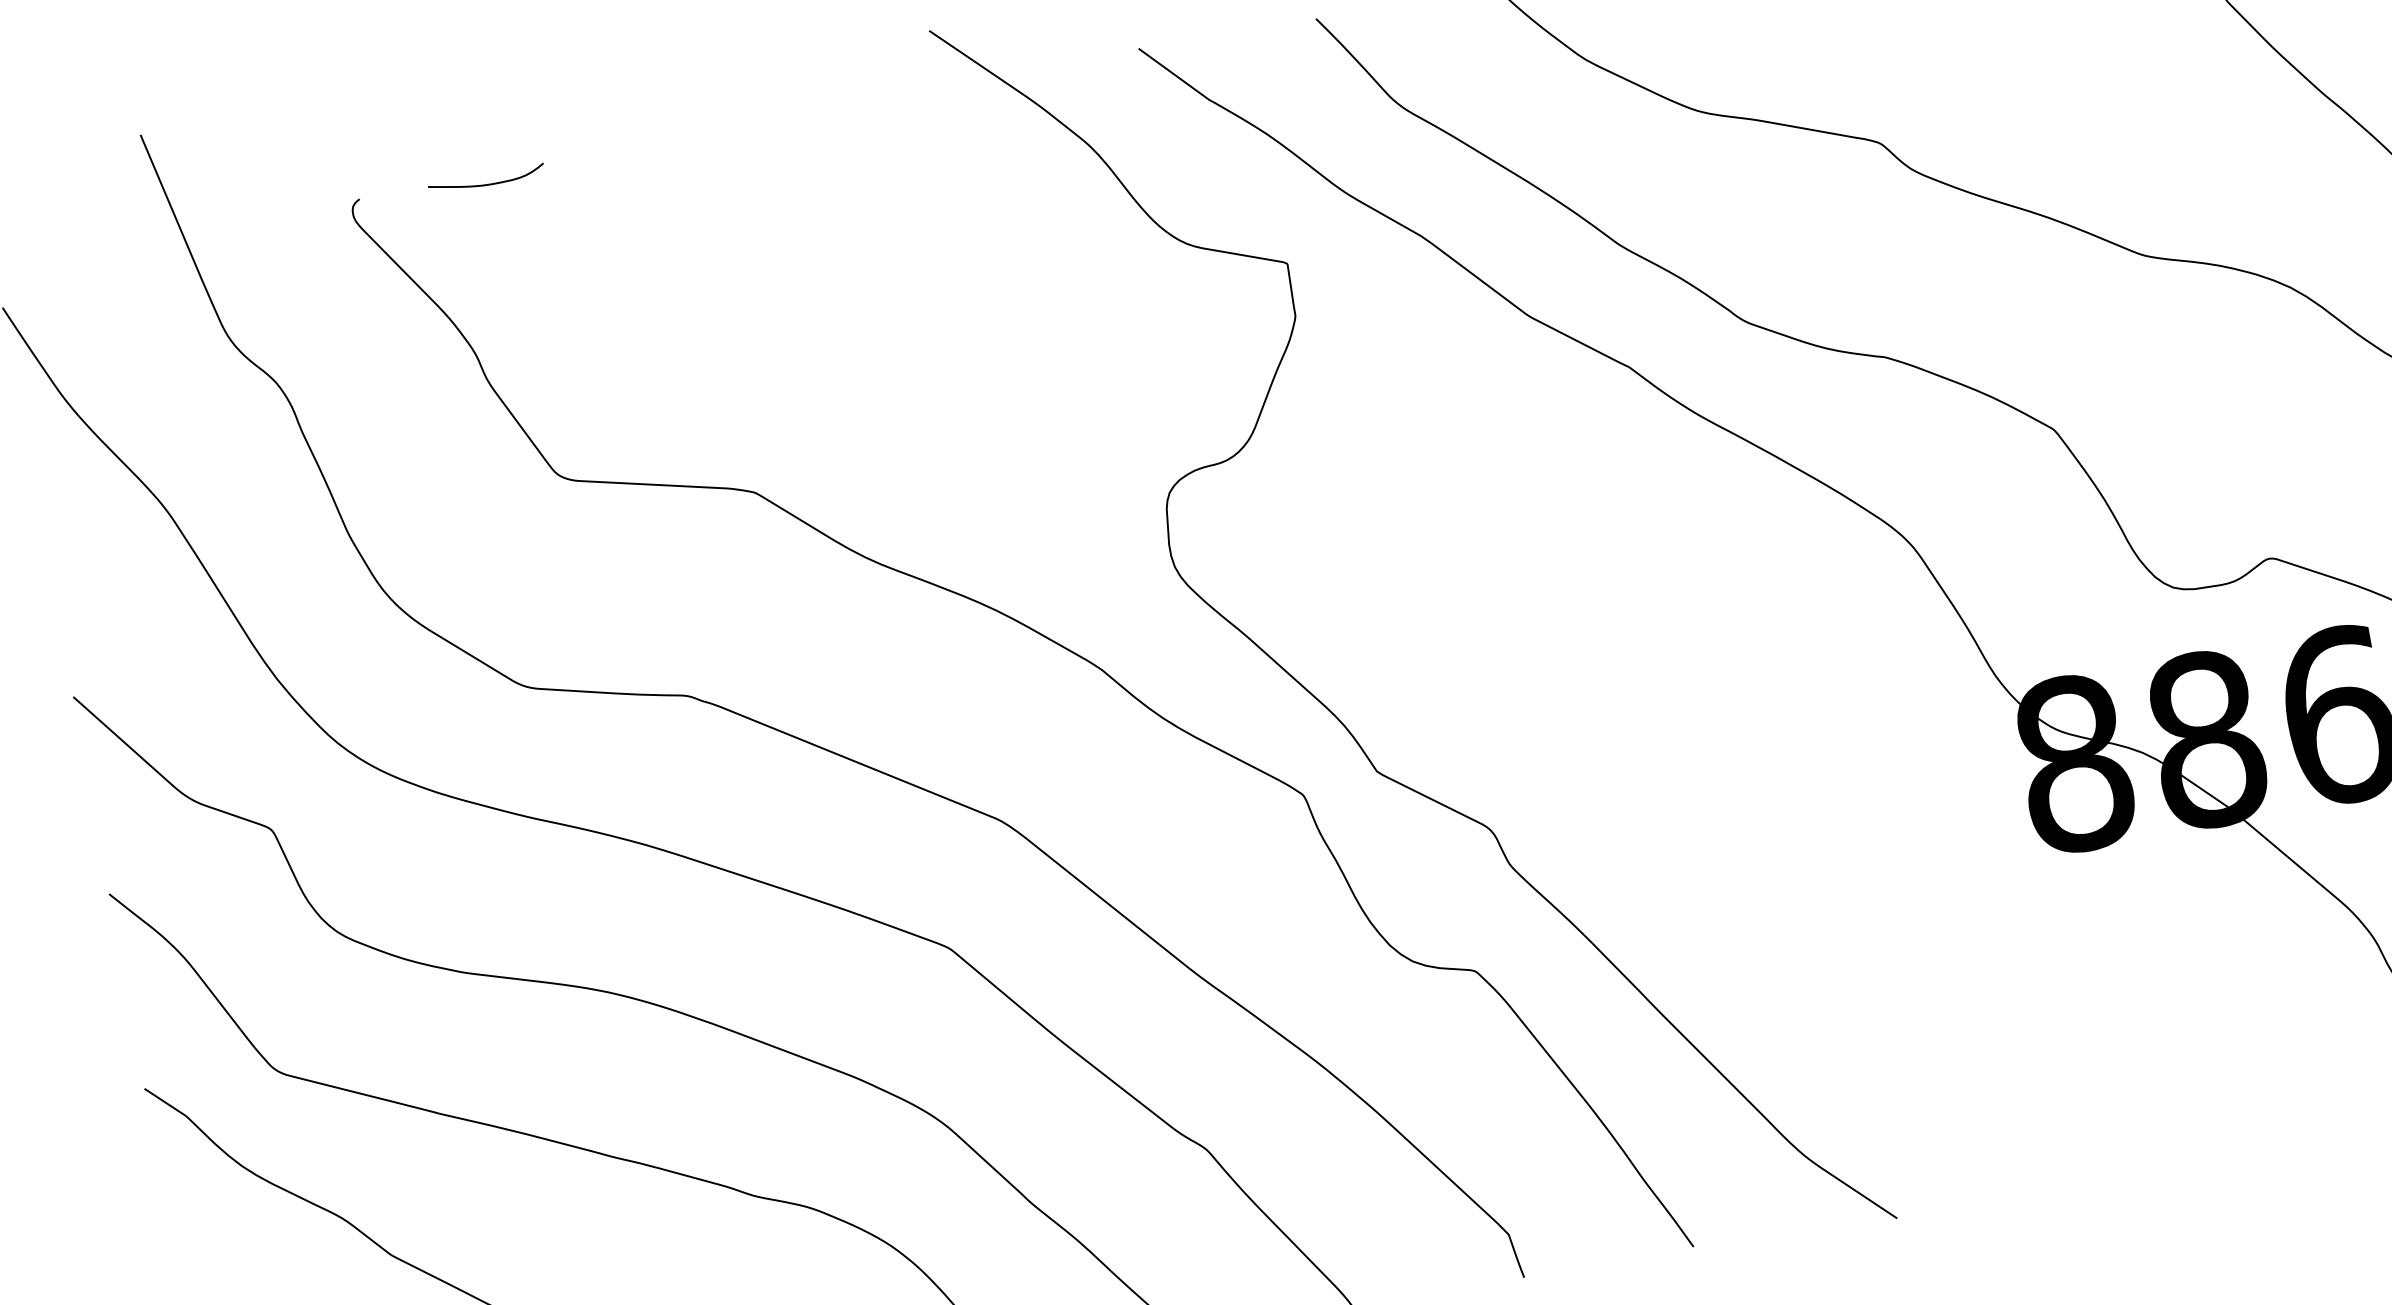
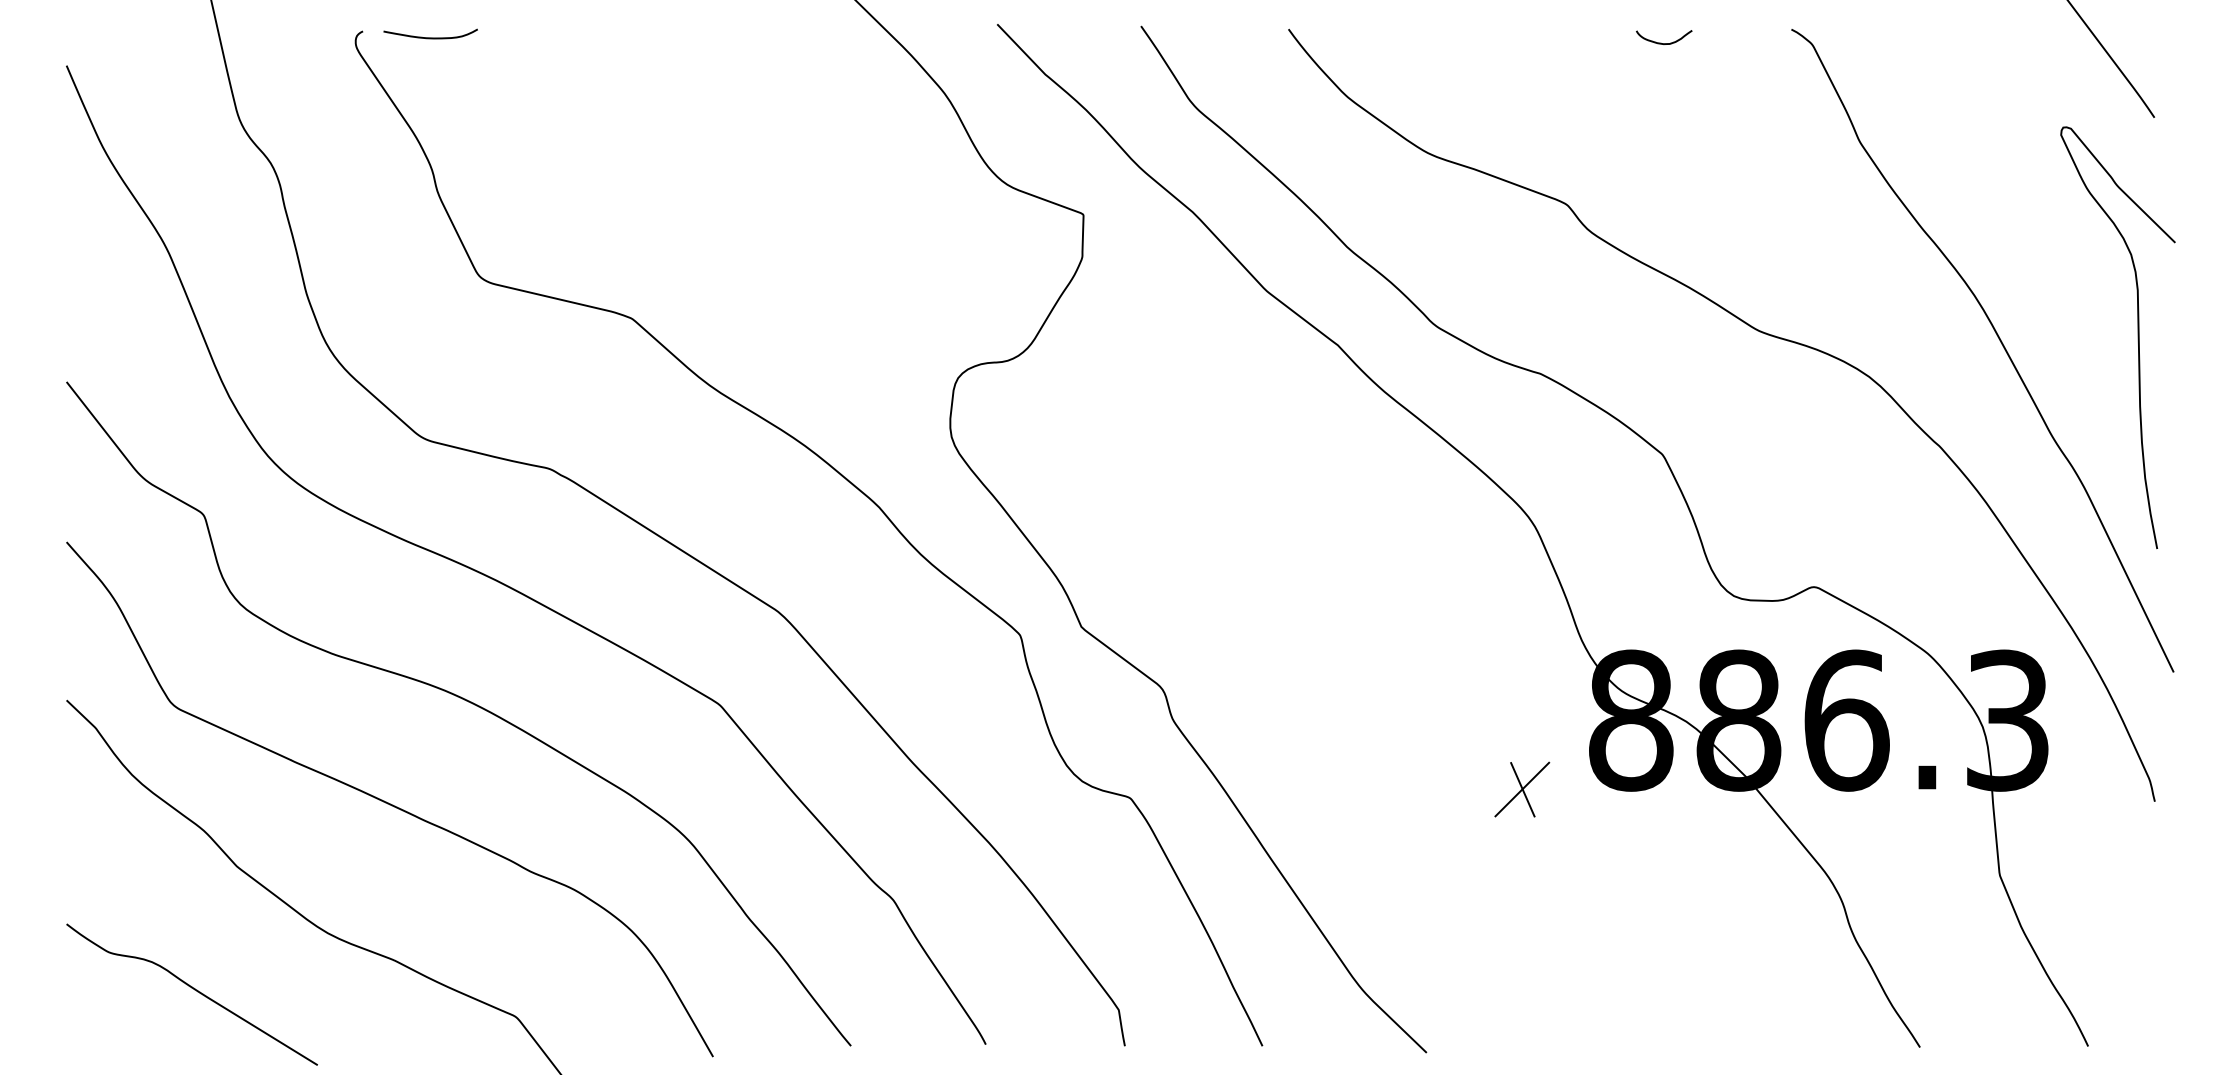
curve: (487, 183) -> (430, 37), moved
part: (1956, 872) -> (1522, 789), added

